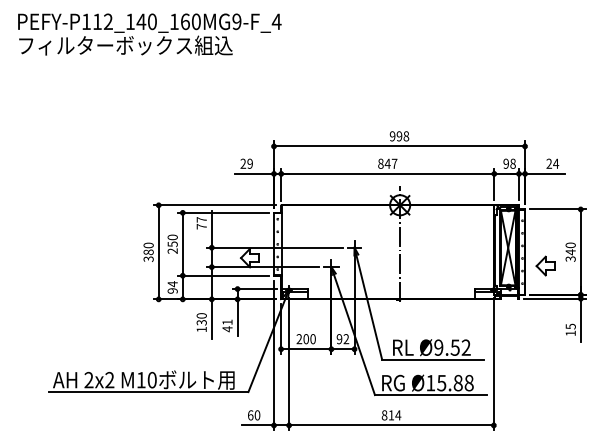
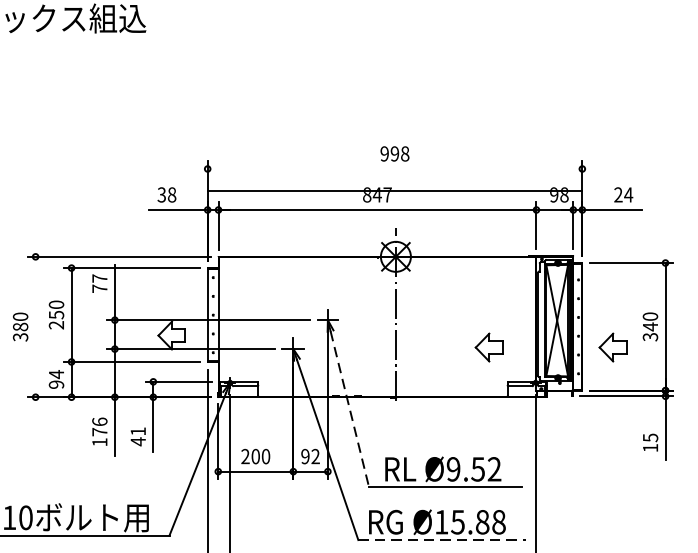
line: (399, 146) -> (394, 191), moved
text: (246, 163) -> (166, 194), 29 -> 38
line: (158, 252) -> (35, 327), removed
part: (462, 265) -> (488, 346), added
line: (369, 307) -> (350, 409), solid -> dashed
text: (201, 319) -> (99, 427), 130 -> 176
line: (431, 395) -> (442, 540), solid -> dashed

